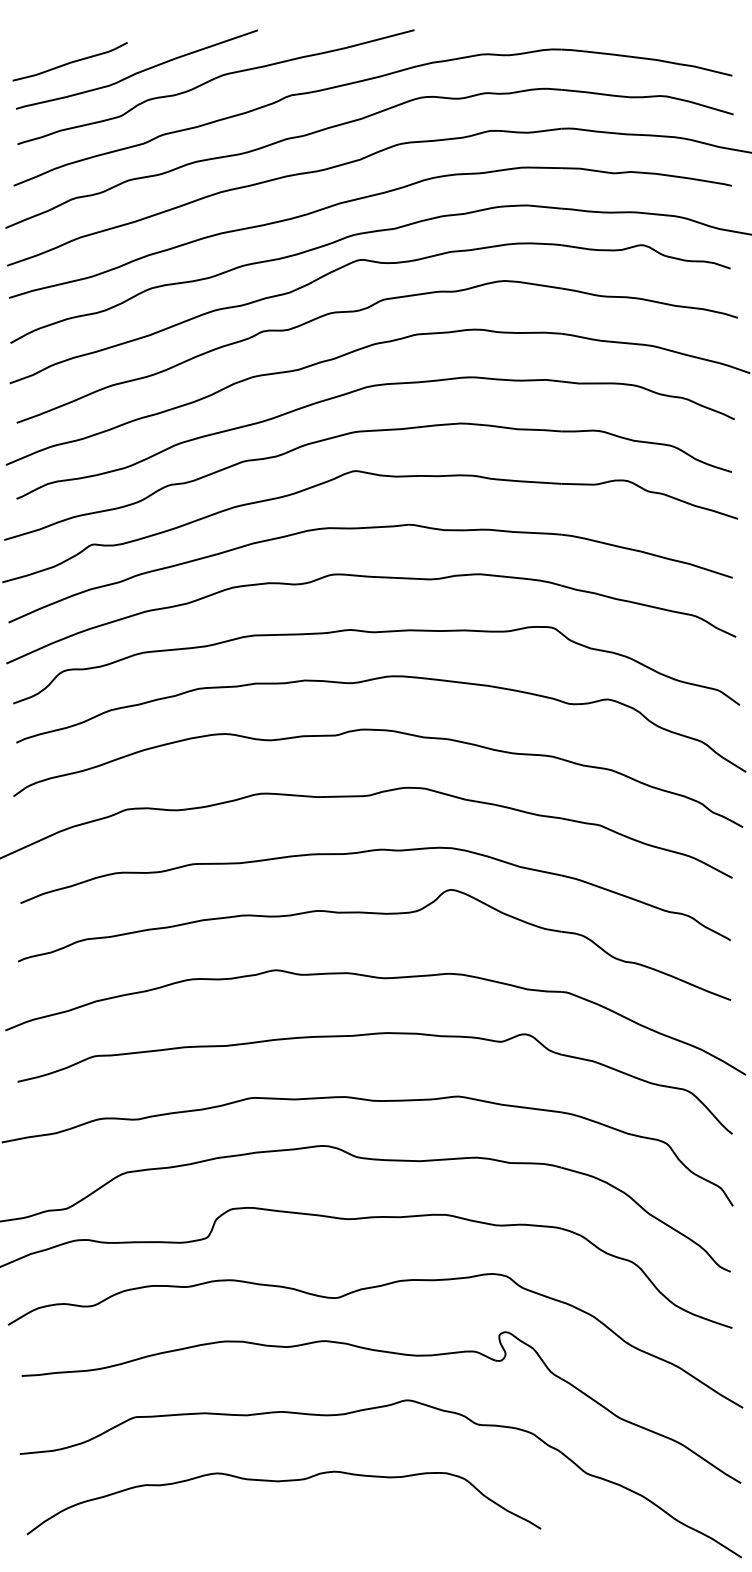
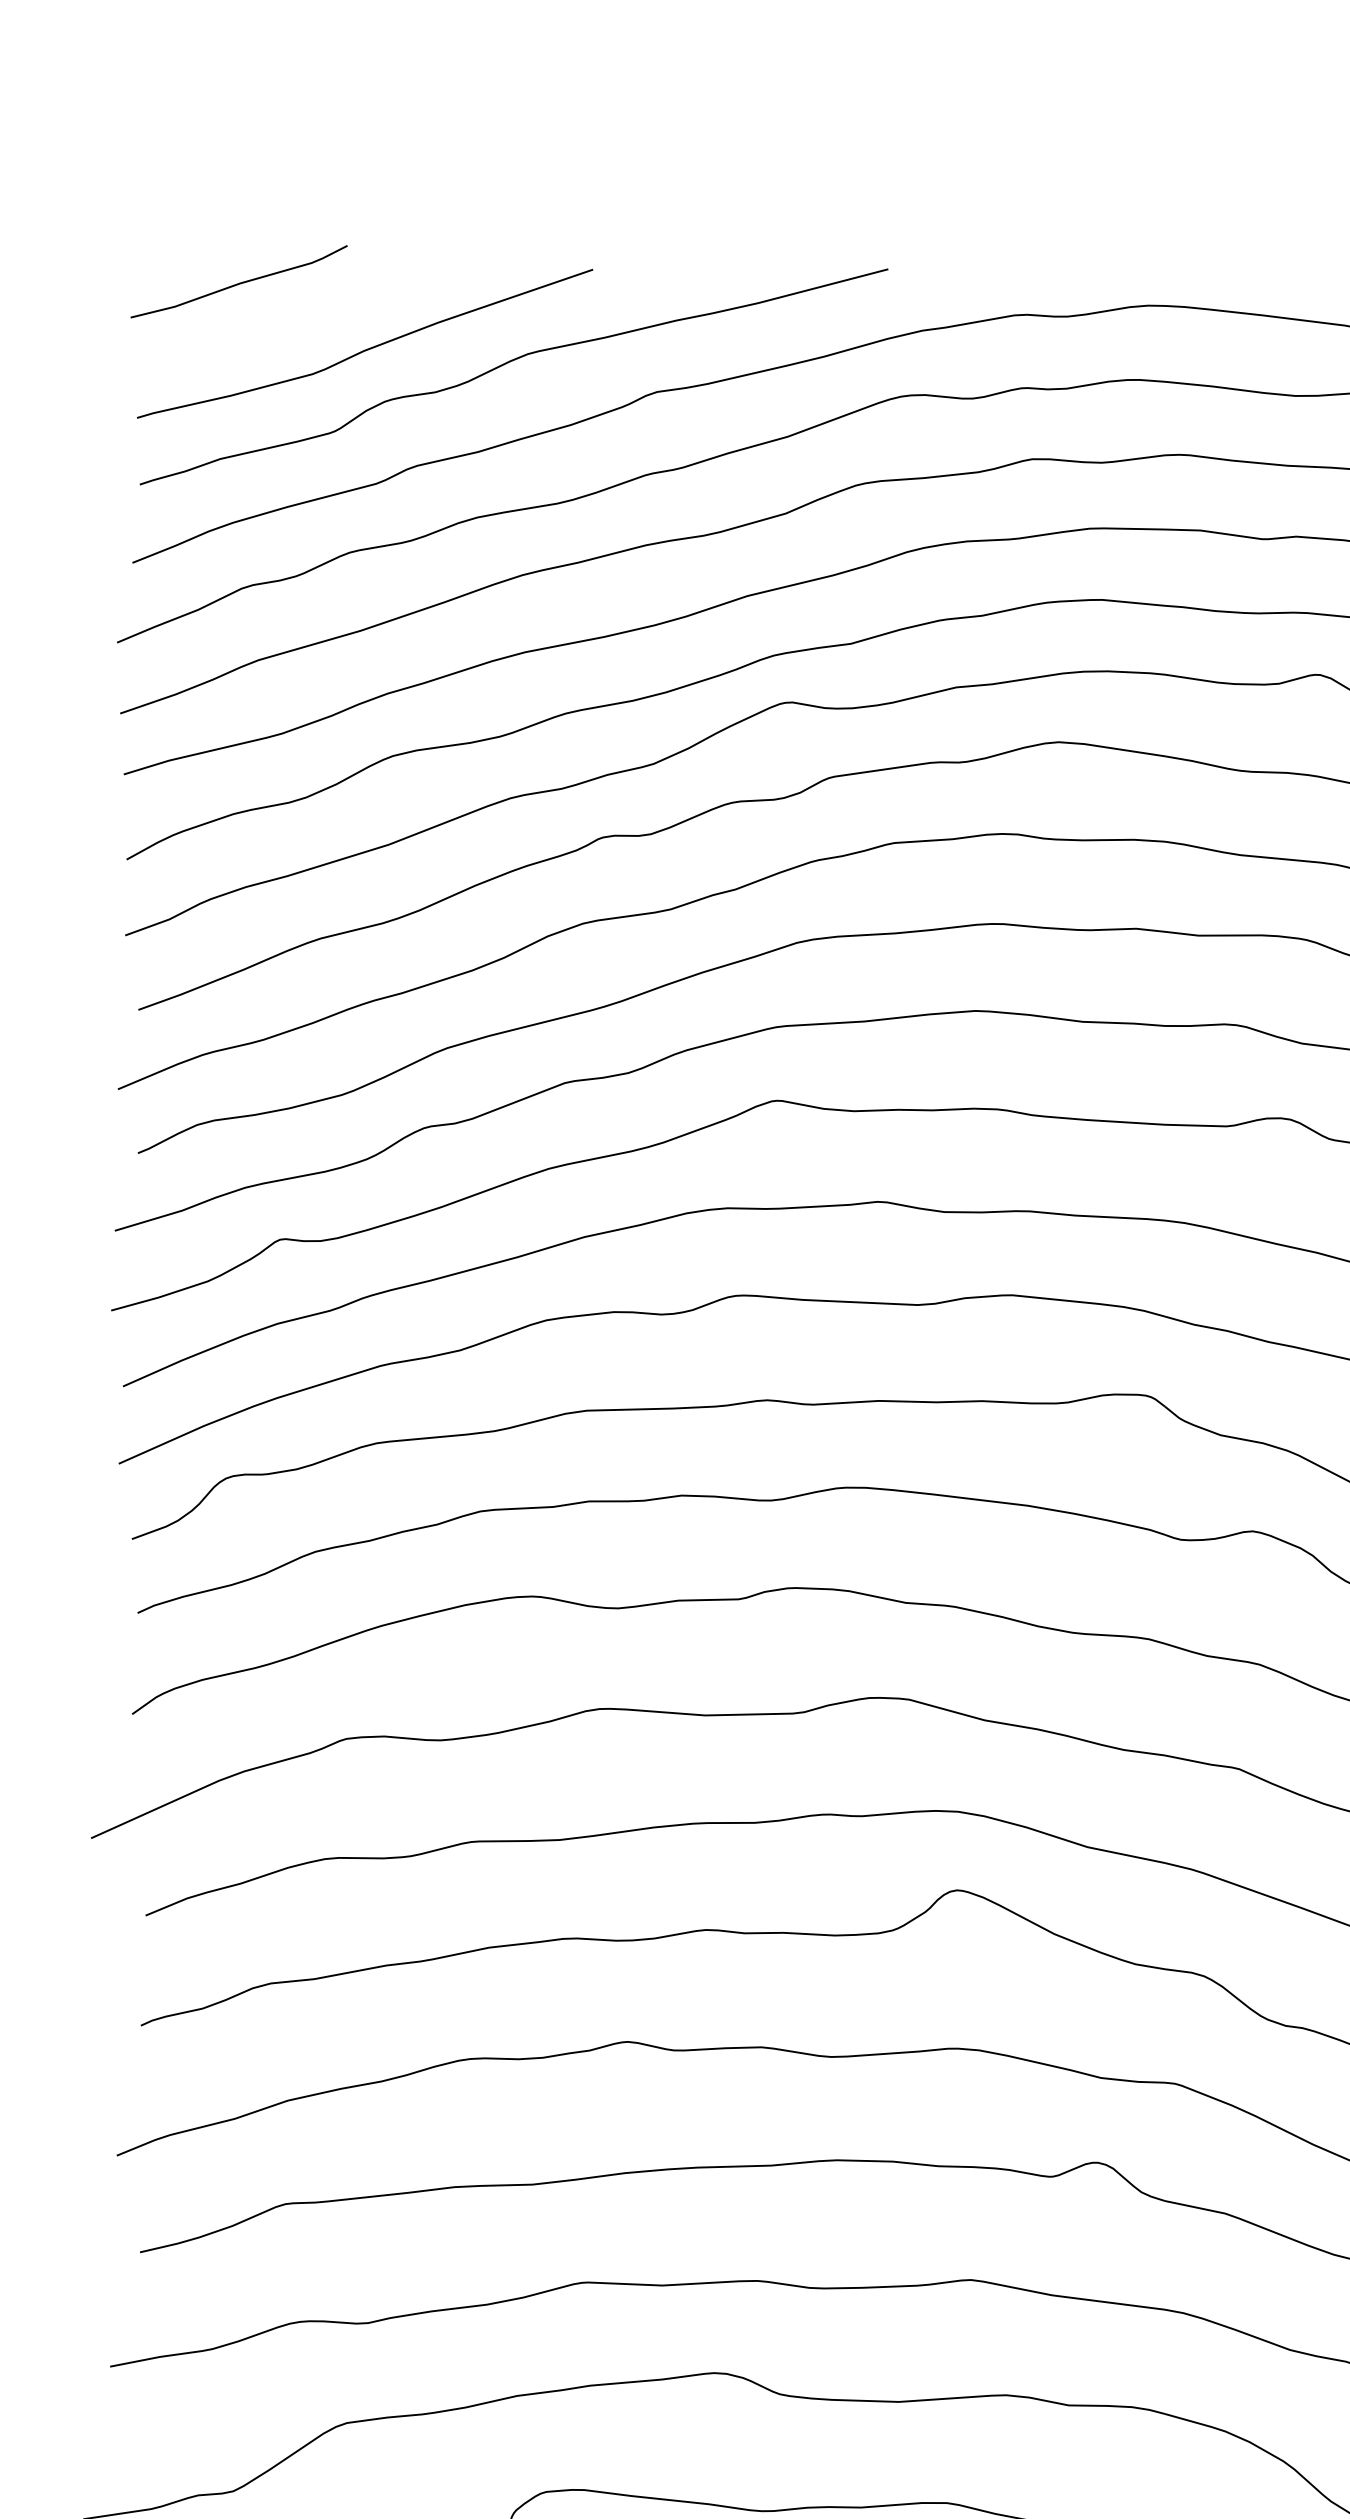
curve: (70, 61) -> (239, 281), moved

